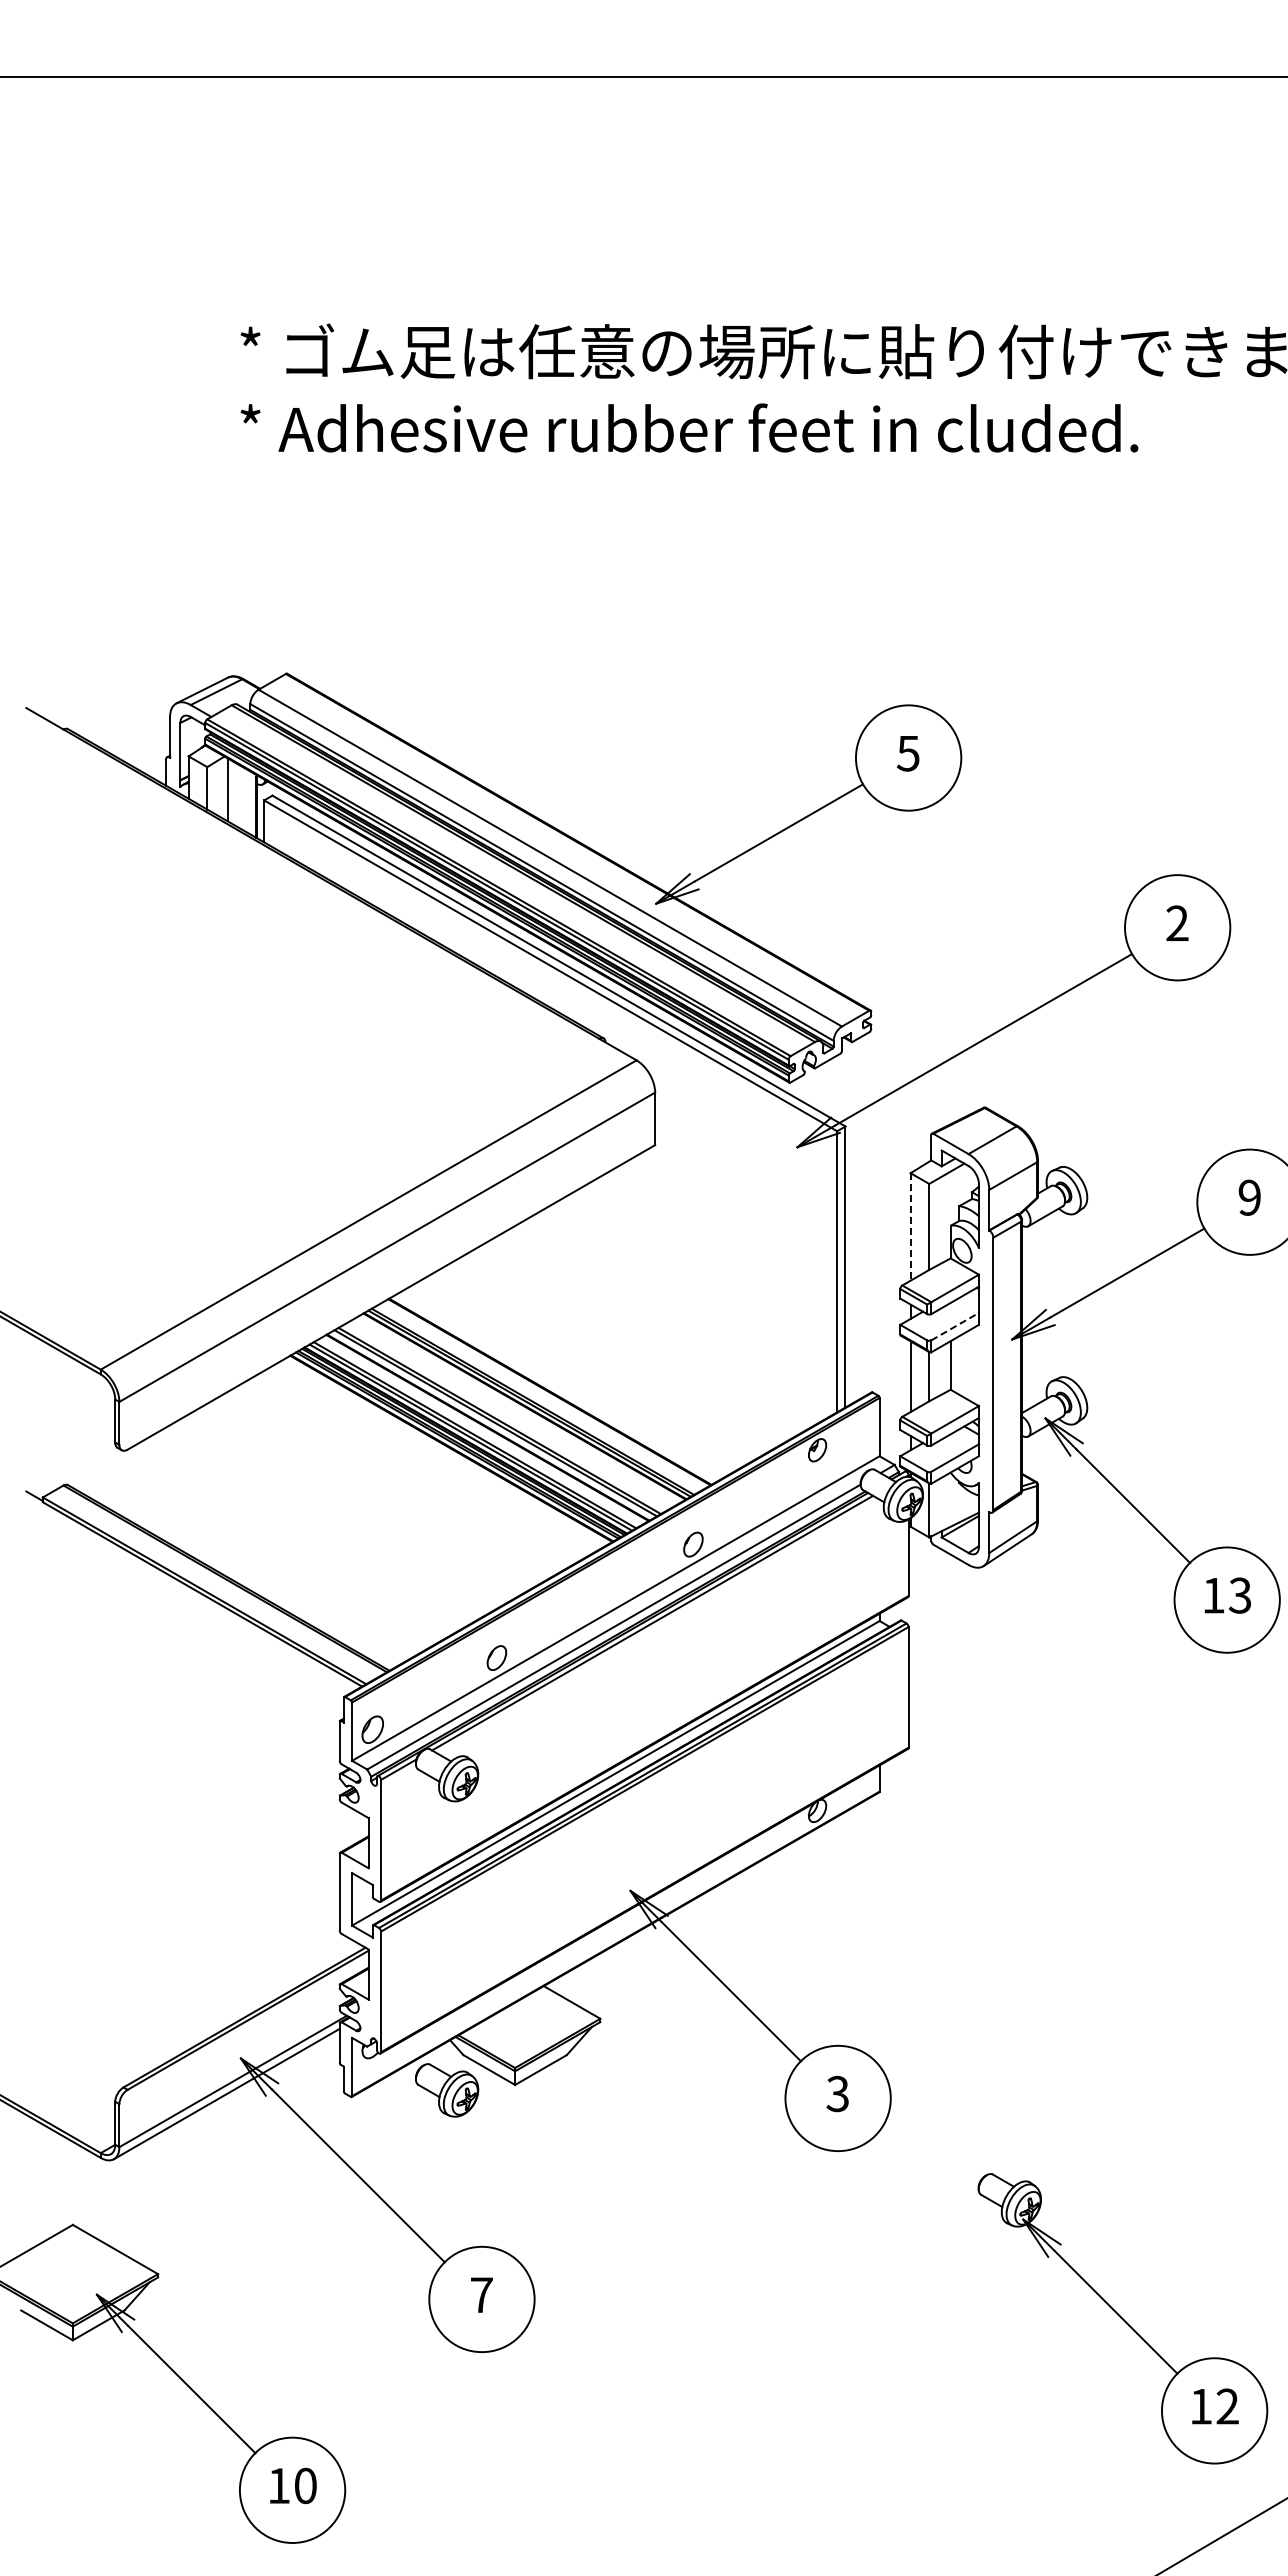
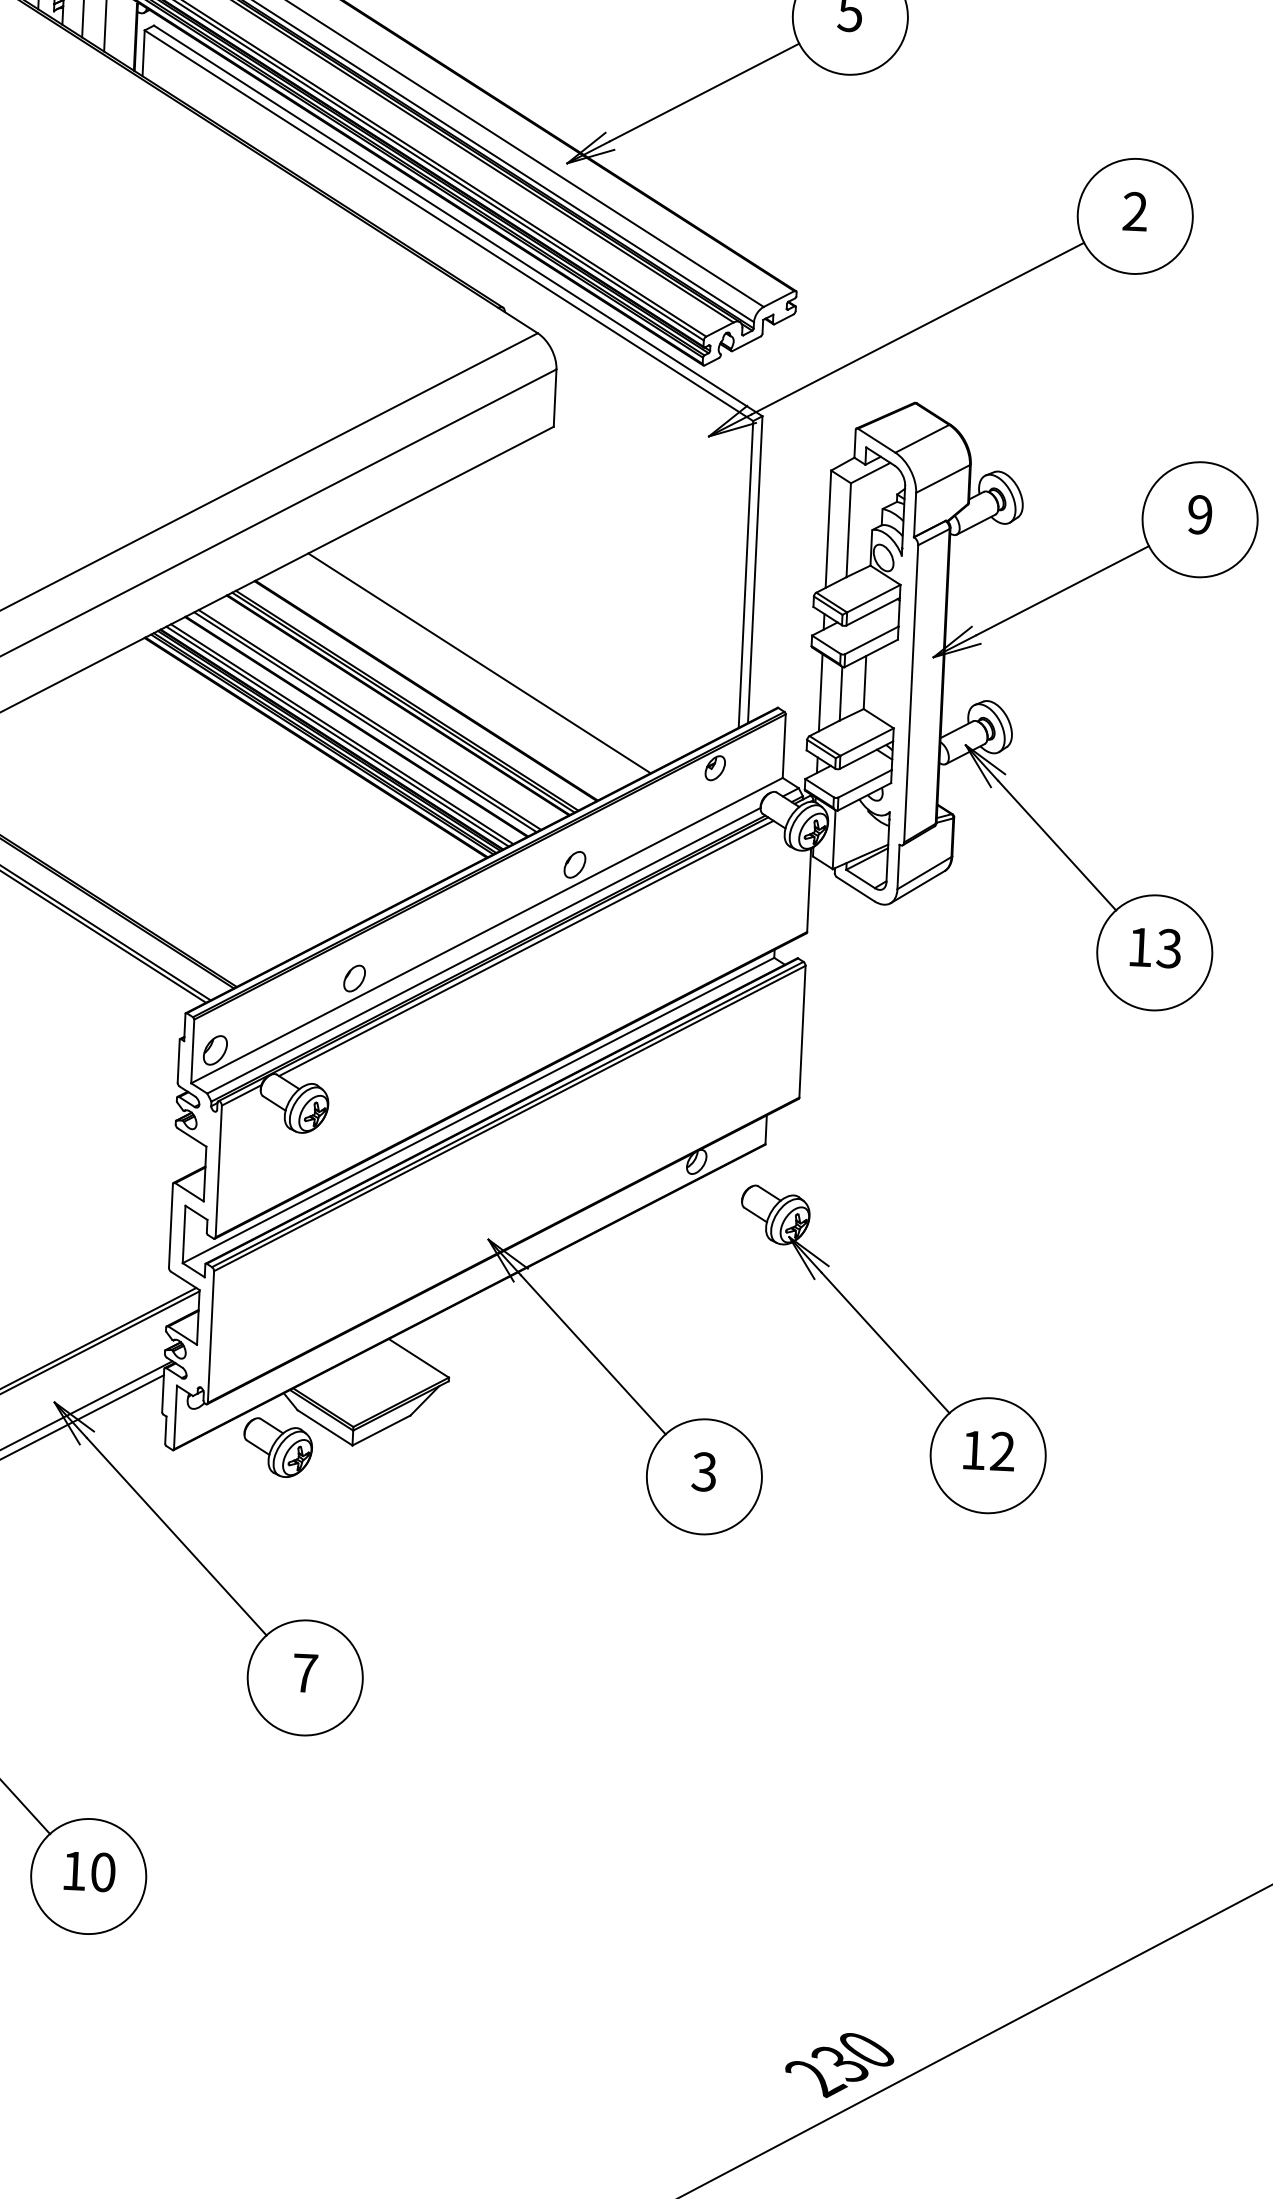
line: (910, 1226) -> (828, 528), dashed -> solid
line: (955, 1326) -> (872, 640), dashed -> solid
line: (597, 1364) -> (479, 663), added
part: (1122, 2318) -> (892, 1350), moved

